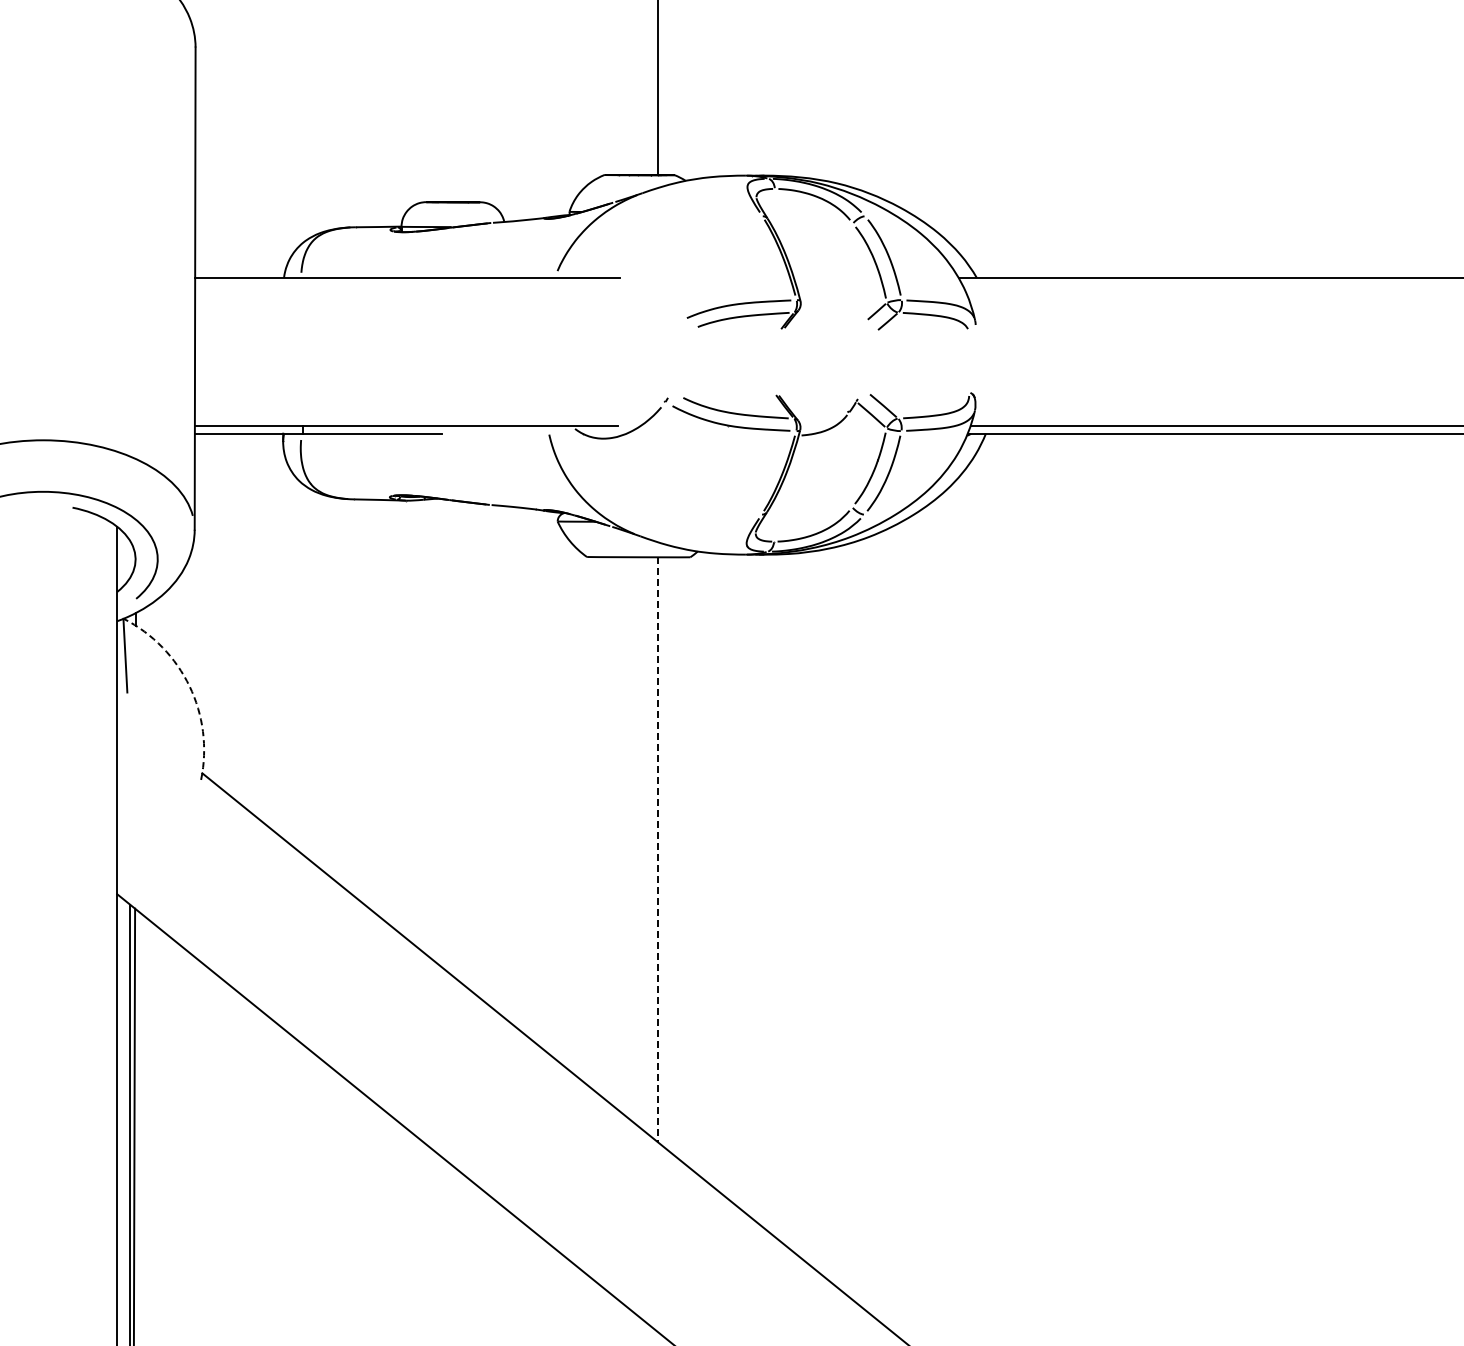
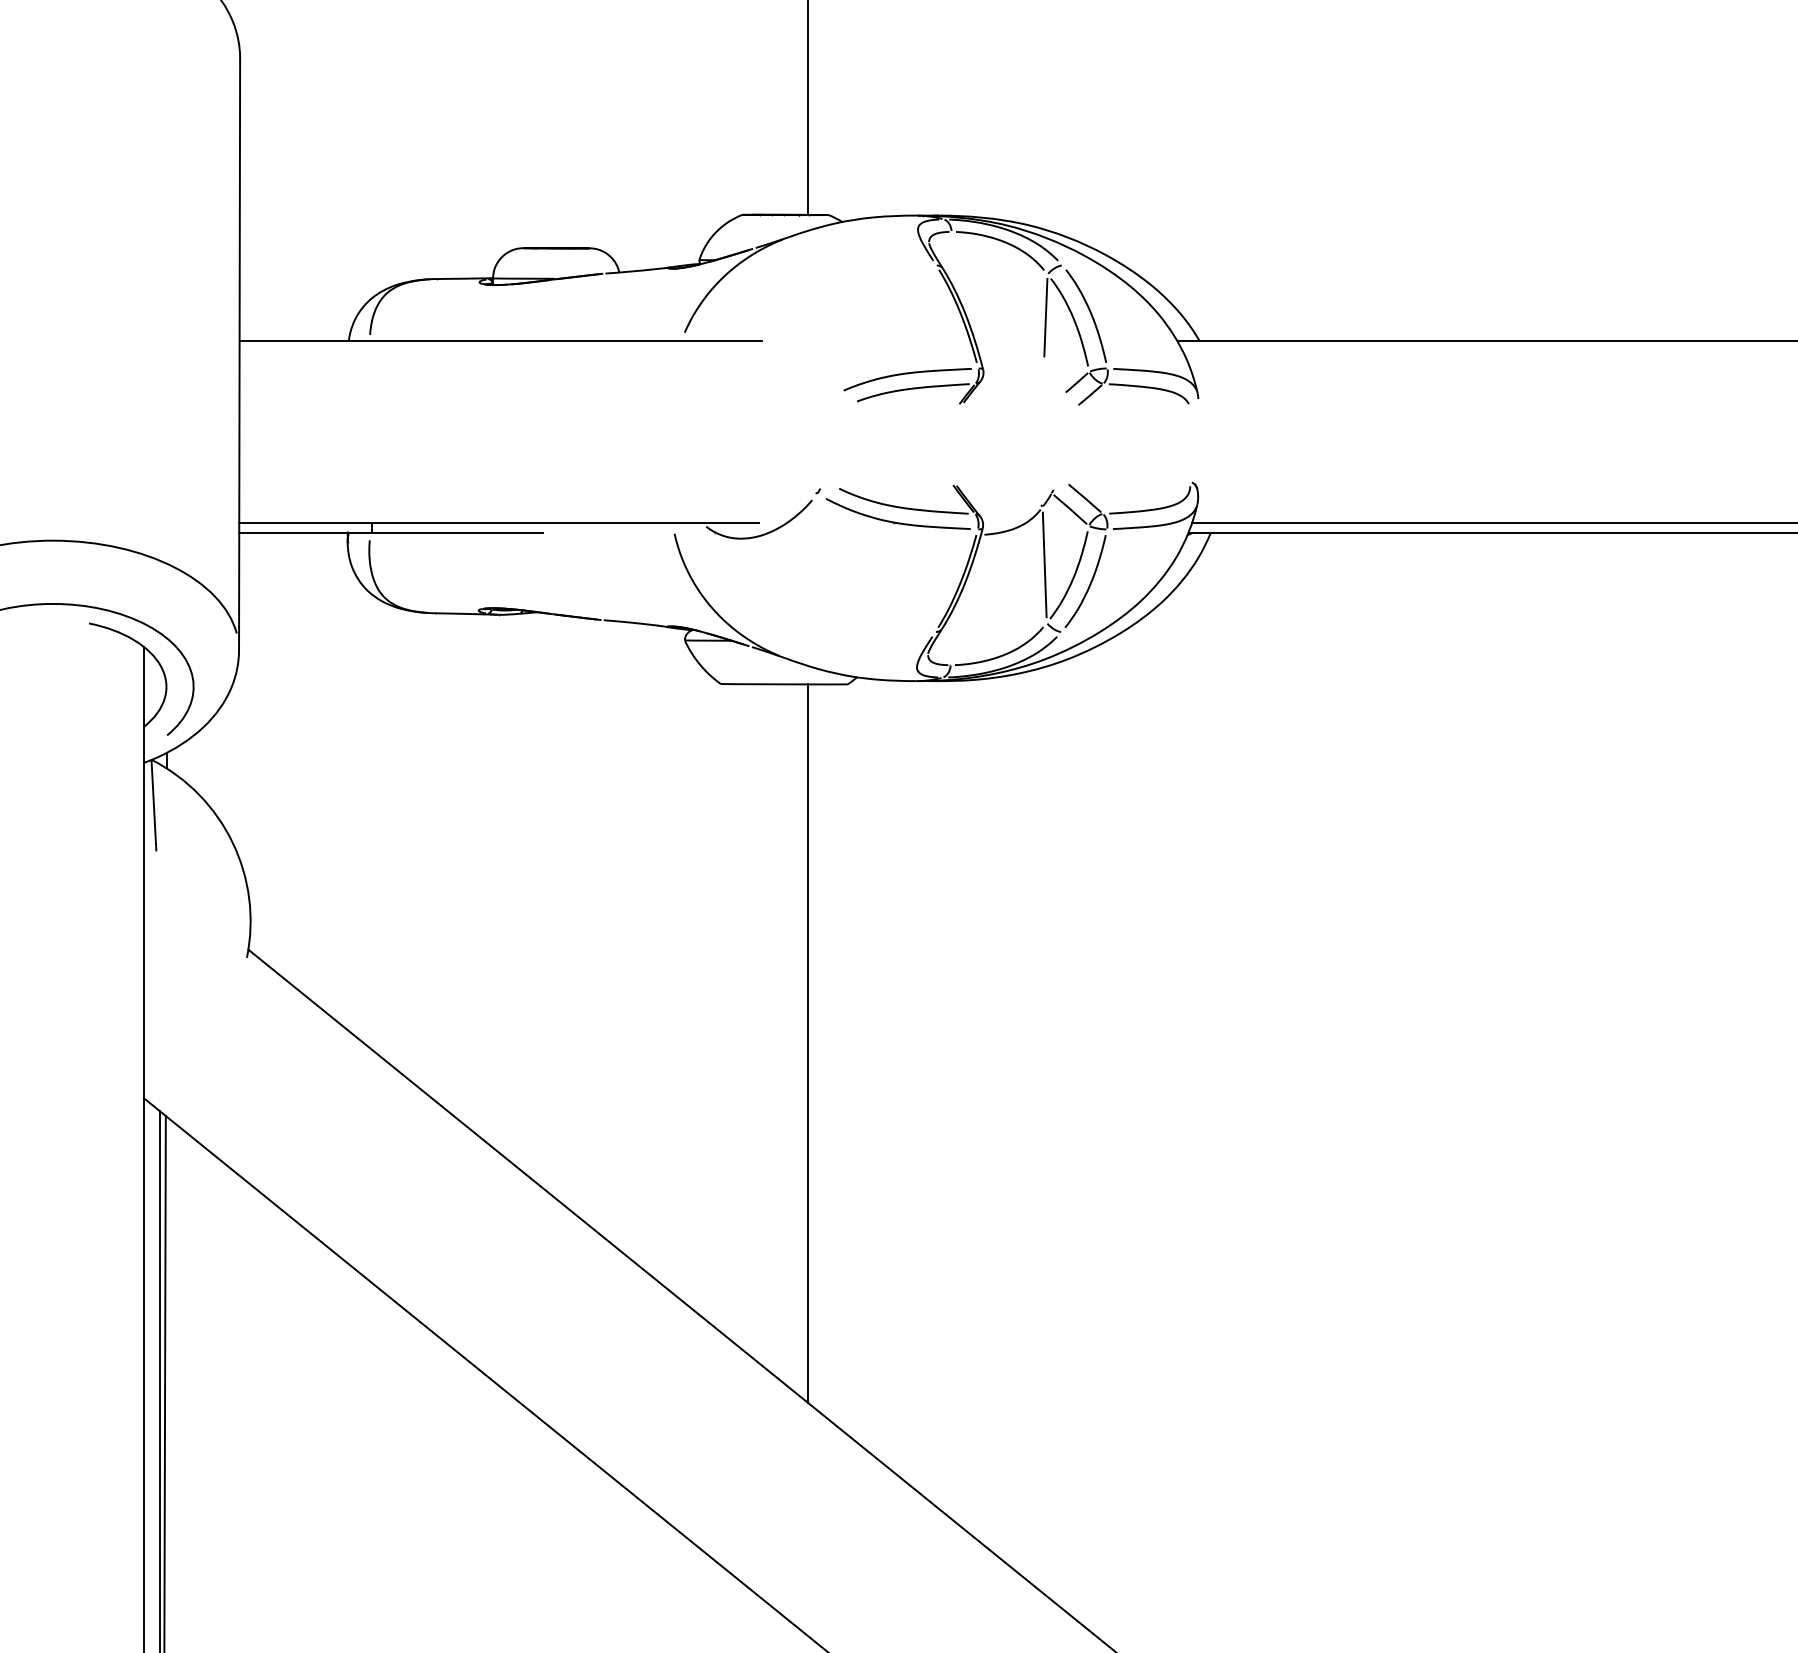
line: (851, 258) -> (1045, 317), added
line: (850, 459) -> (1044, 564), added
arc: (189, 686) -> (232, 843), dashed -> solid
line: (657, 850) -> (807, 1044), dashed -> solid

